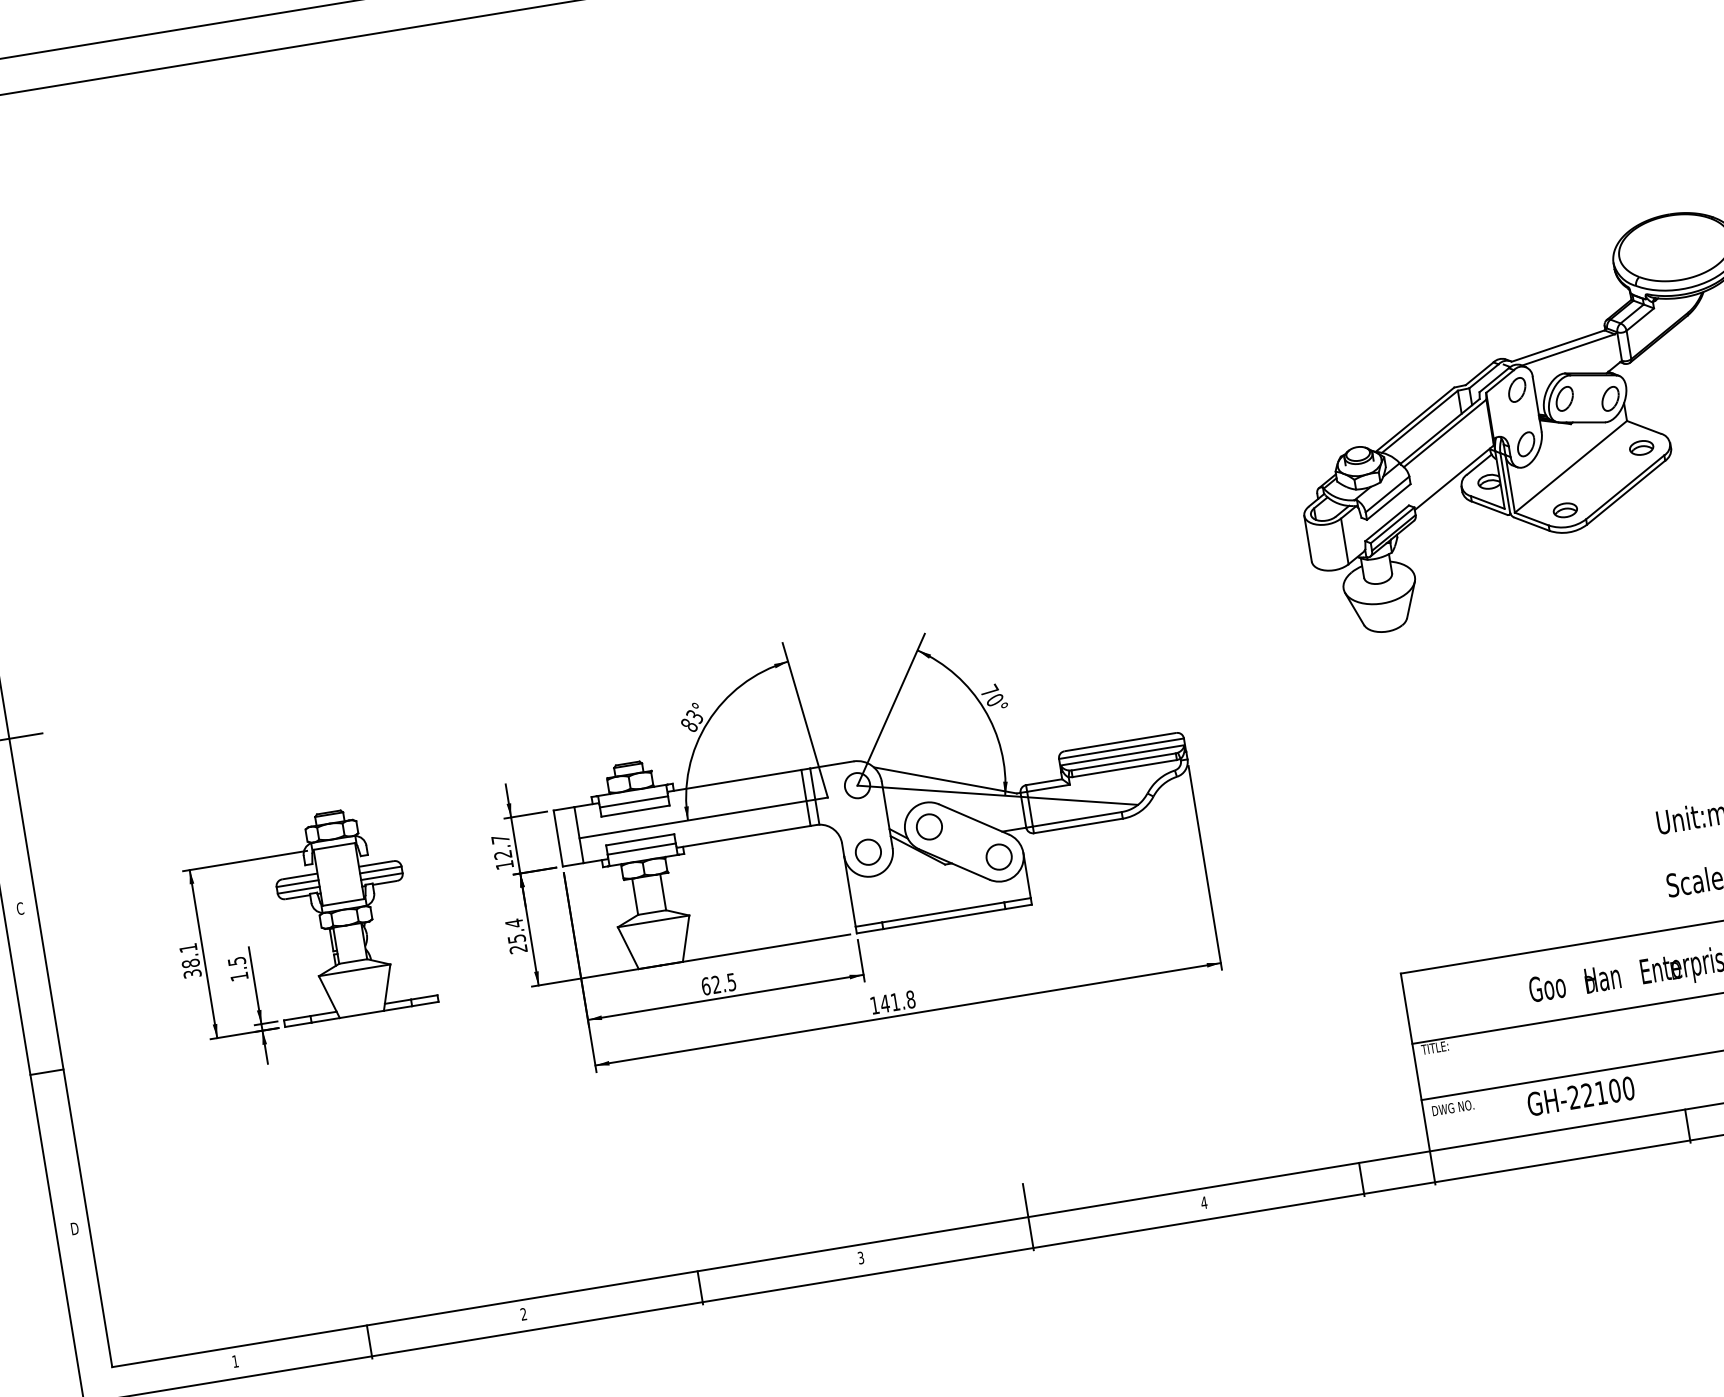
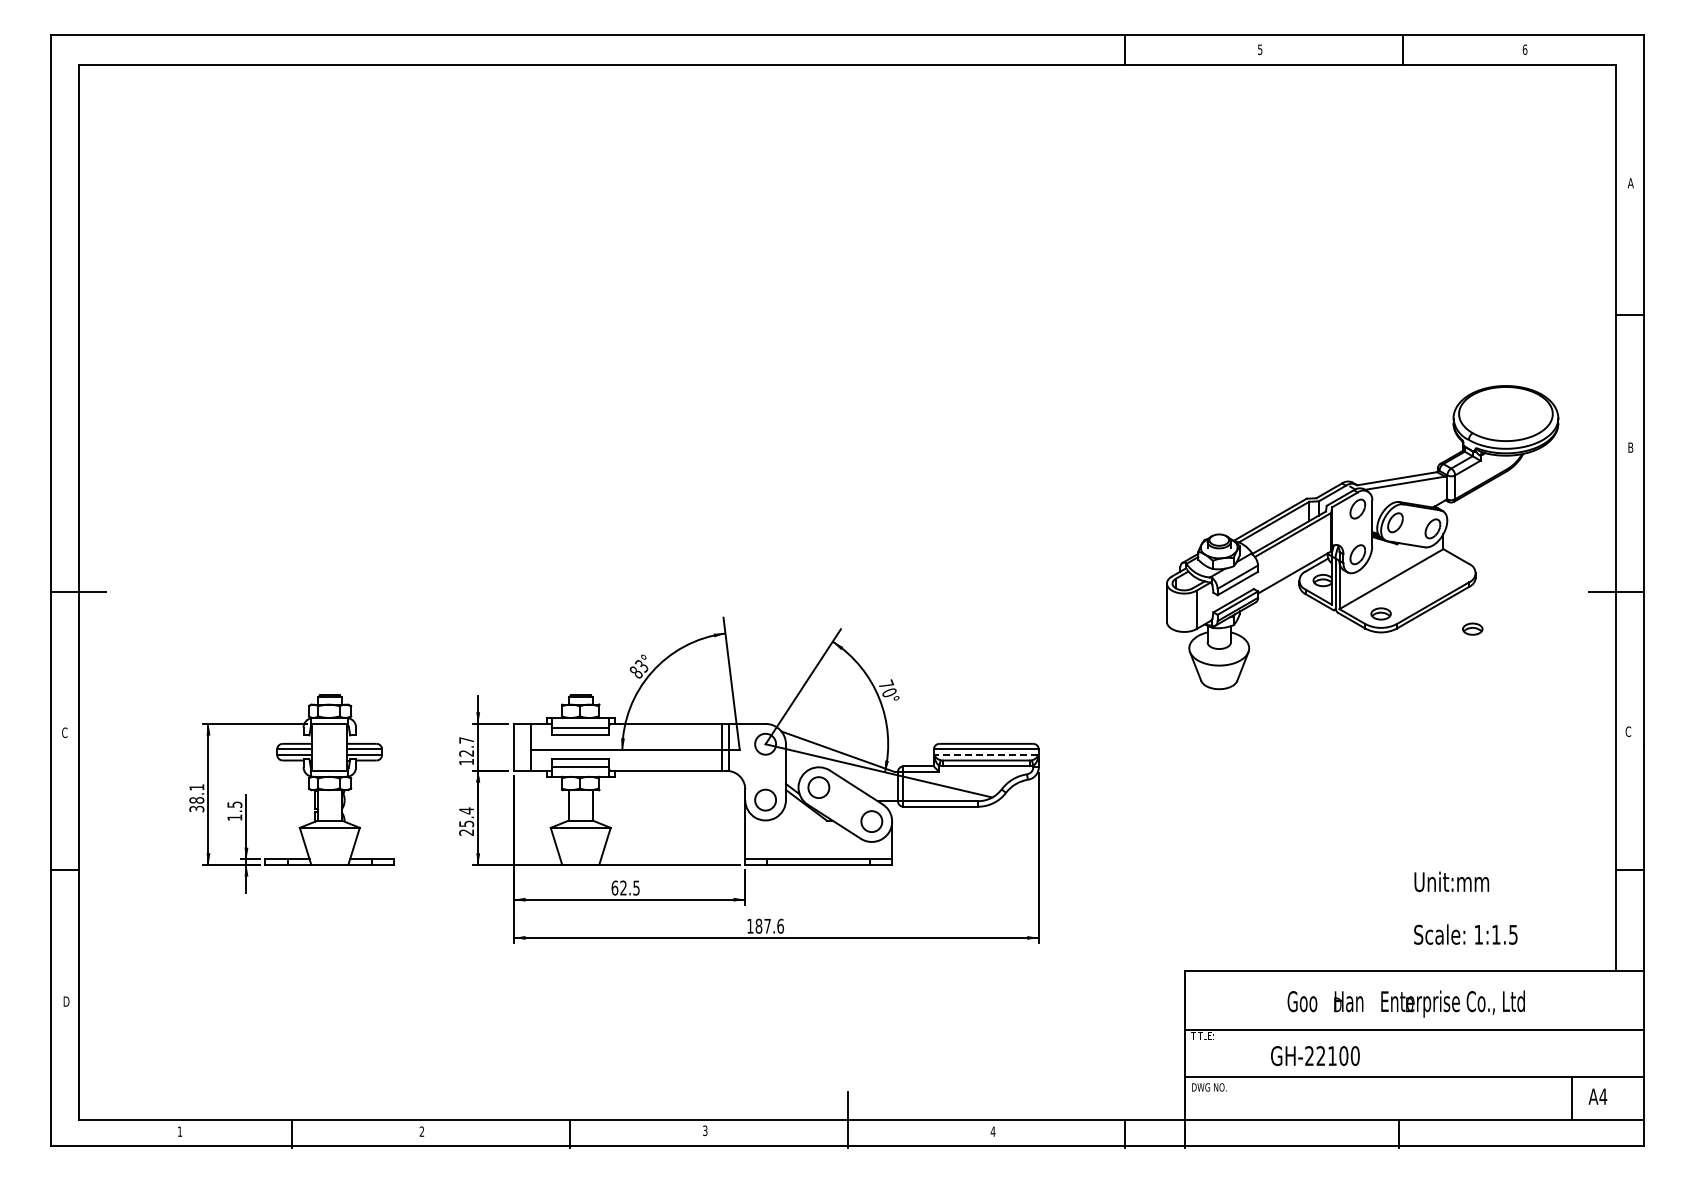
part: (1641, 447) -> (1472, 628), moved
line: (1122, 754) -> (986, 754), solid -> dashed
text: (897, 1000) -> (769, 925), 141.8 -> 187.6
text: (1581, 1096) -> (1315, 1056), moved

